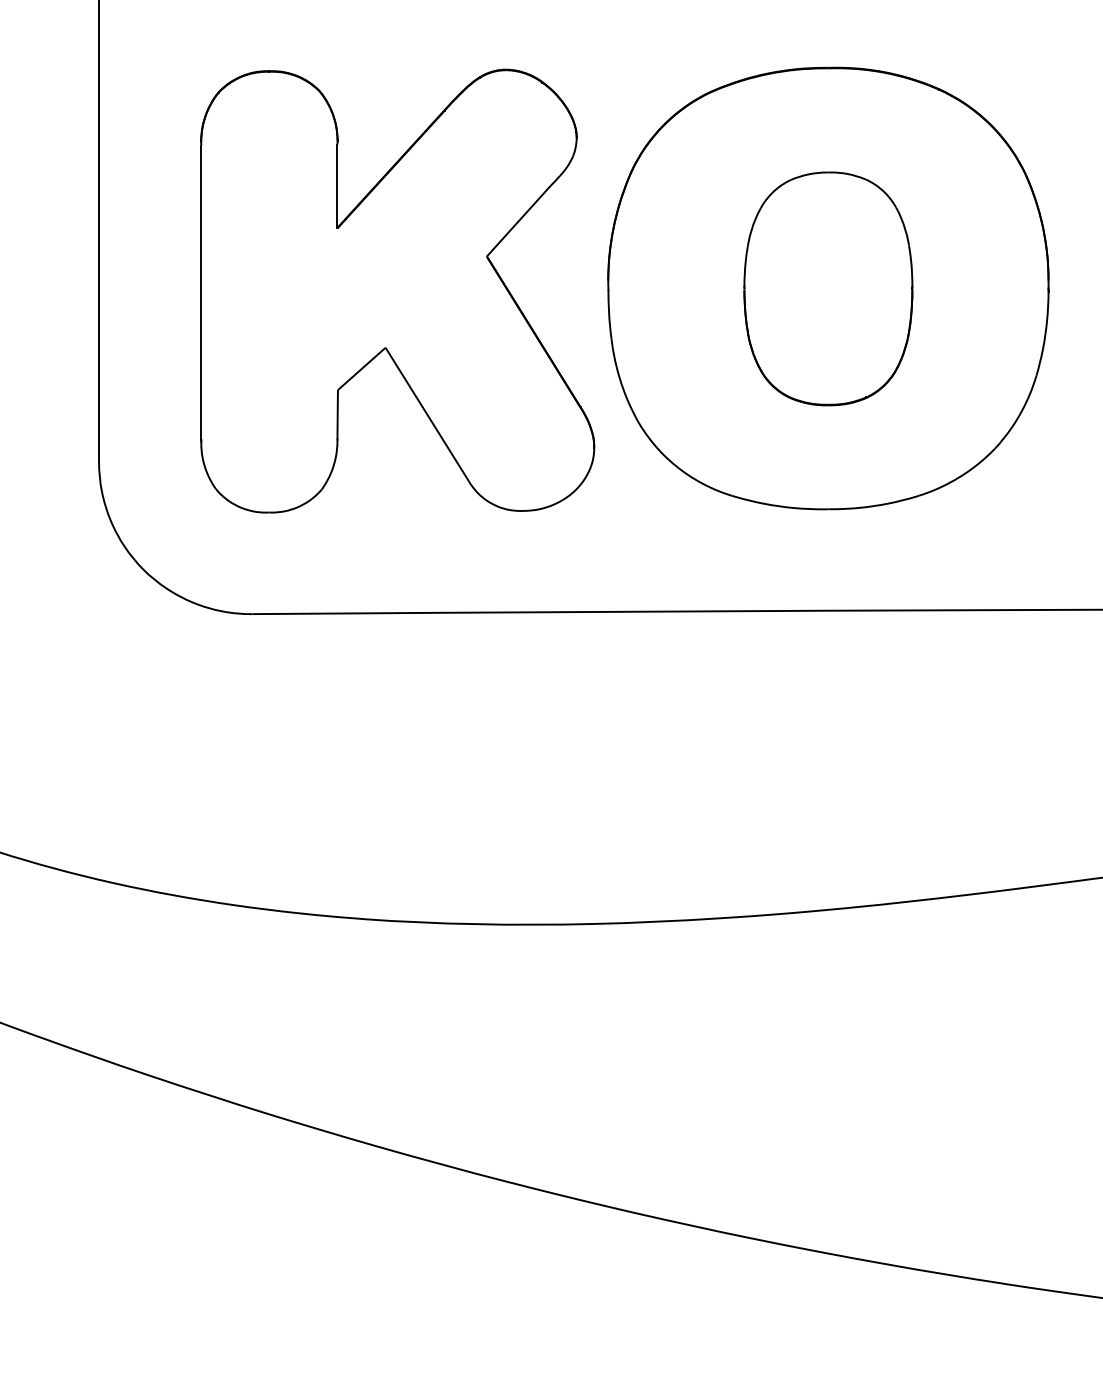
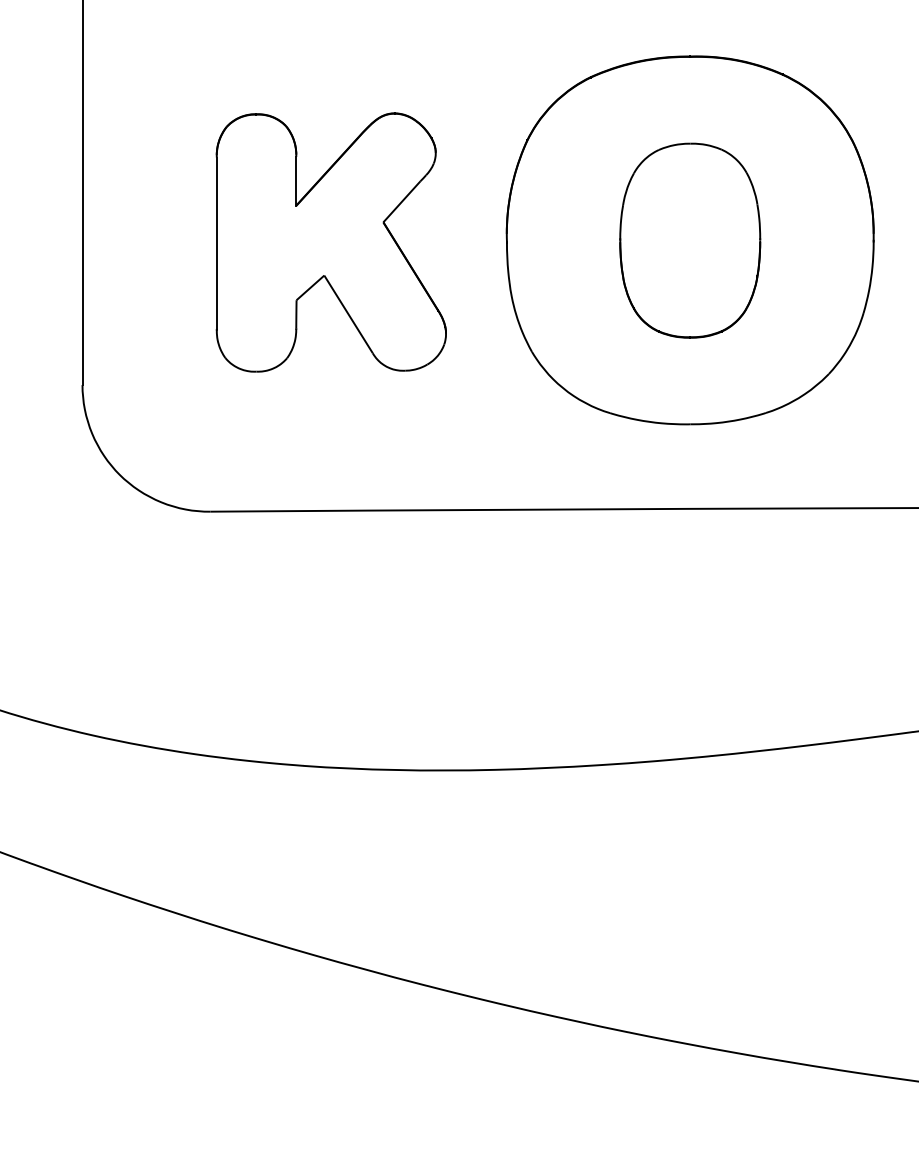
part: (397, 291) -> (331, 242), size x0.7

